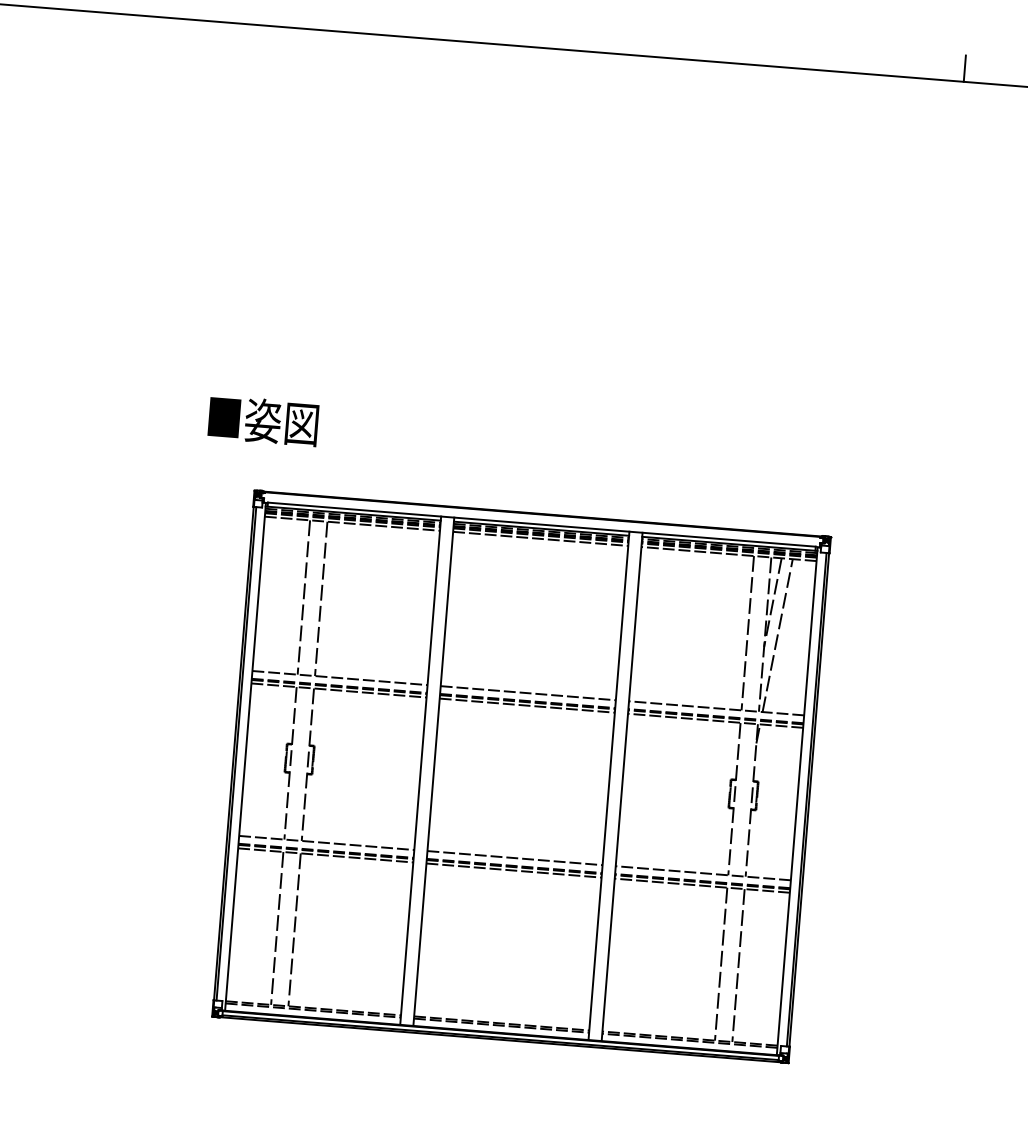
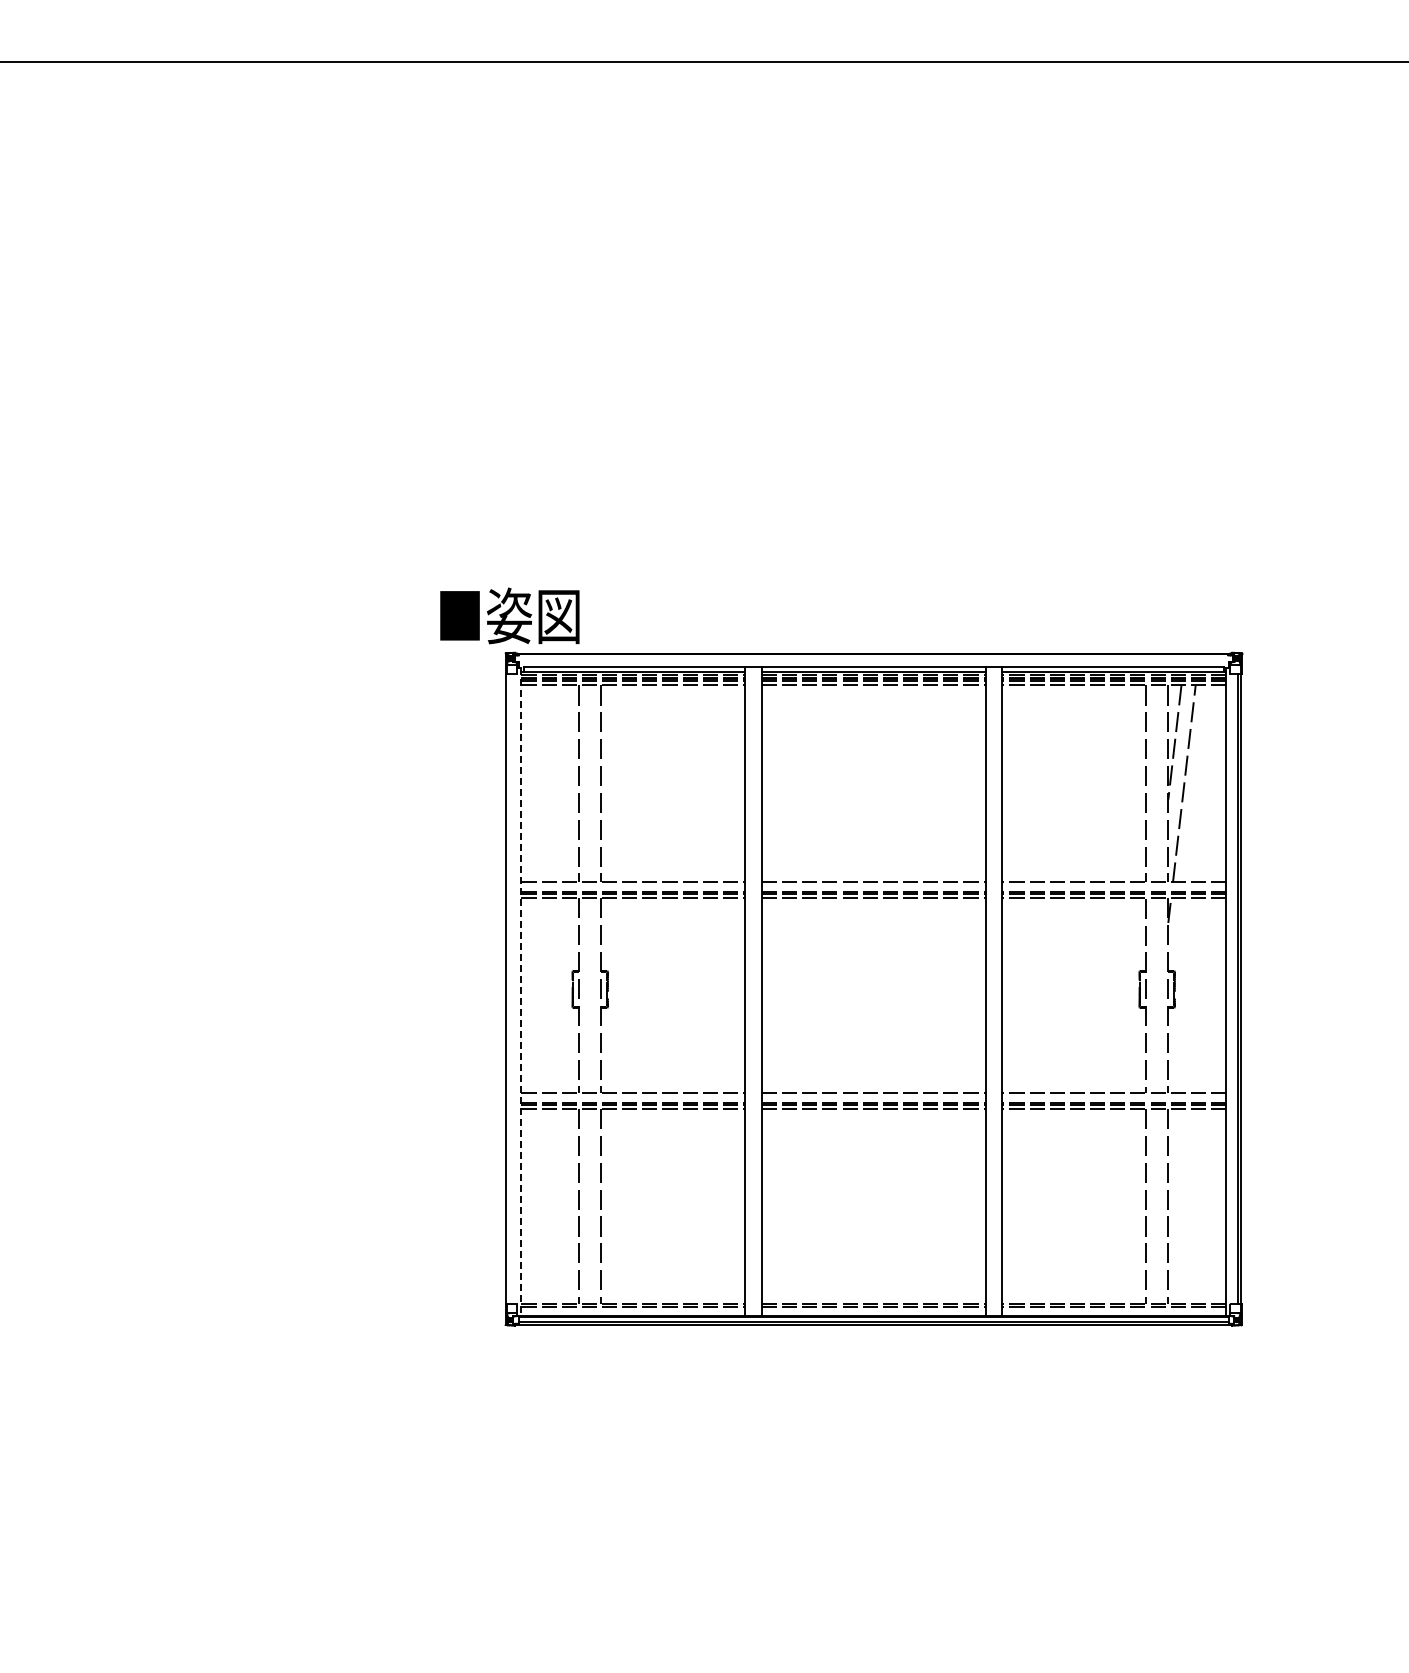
line: (964, 68) -> (1363, 45), removed
text: (263, 420) -> (509, 615), moved
line: (236, 754) -> (509, 989), removed
line: (245, 757) -> (521, 992), solid -> dashed

